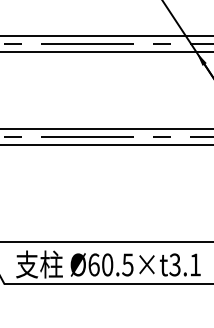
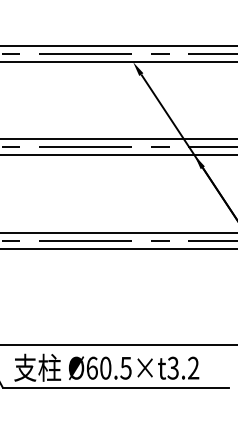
text: (195, 264) -> (193, 367), Ø60.5×t3.1 -> Ø60.5×t3.2

